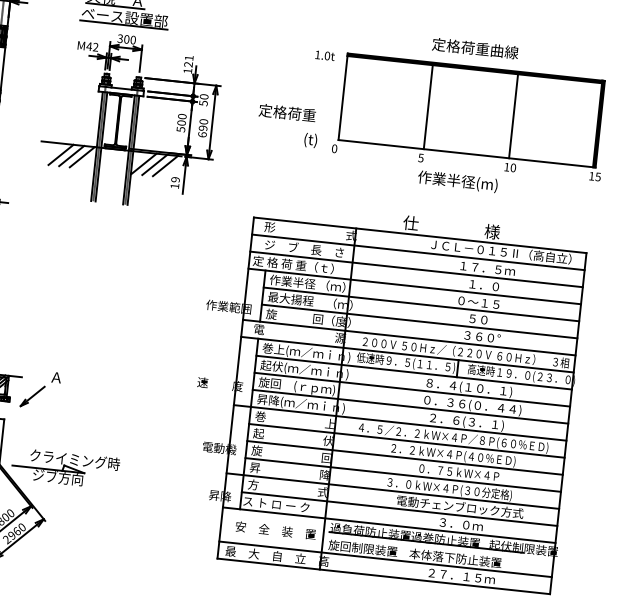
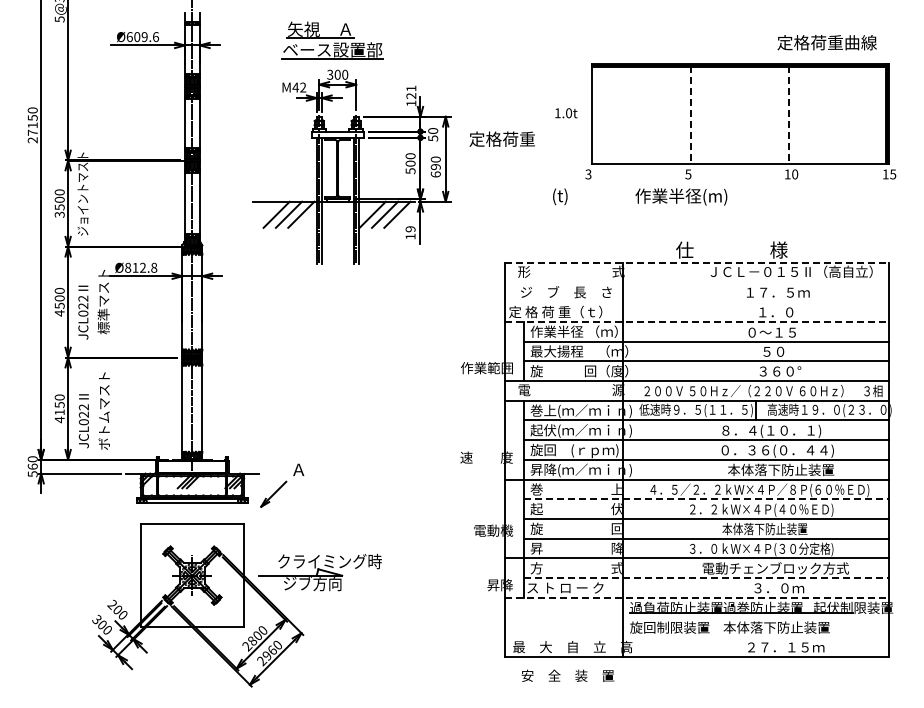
text: (474, 48) -> (826, 42), moved
text: (325, 55) -> (566, 113), moved
line: (428, 107) -> (690, 115), solid -> dashed
text: (286, 112) -> (501, 138), moved
line: (513, 116) -> (789, 115), solid -> dashed
text: (310, 140) -> (560, 196), moved
text: (334, 148) -> (588, 174), 0 -> 3
text: (458, 181) -> (681, 196), moved
line: (420, 235) -> (697, 262), solid -> dashed
line: (418, 252) -> (696, 282), removed
line: (416, 269) -> (696, 302), removed
line: (415, 286) -> (697, 321), solid -> dashed
text: (474, 422) -> (781, 470), ２．６(３．１) -> 本体落下防止装置
line: (407, 441) -> (707, 499), solid -> dashed
text: (458, 472) -> (769, 529), ０．７５ｋＷ×４Ｐ -> 本体落下防止装置
line: (400, 509) -> (707, 578), solid -> dashed
line: (389, 524) -> (697, 597), solid -> dashed
text: (275, 530) -> (567, 675), moved
line: (385, 559) -> (696, 637), removed

